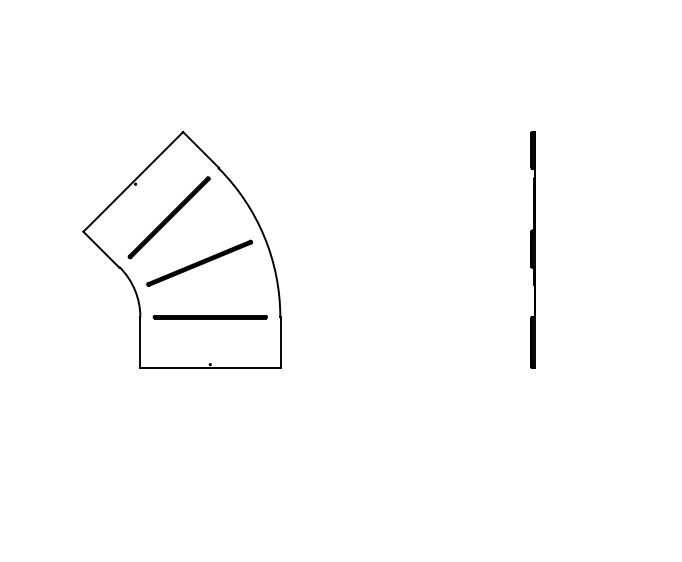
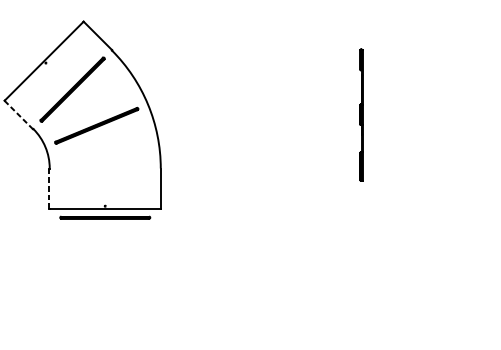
part: (532, 249) -> (360, 114), size x0.7
line: (101, 250) -> (18, 115), solid -> dashed
part: (209, 316) -> (104, 217), moved
line: (139, 343) -> (49, 189), solid -> dashed

